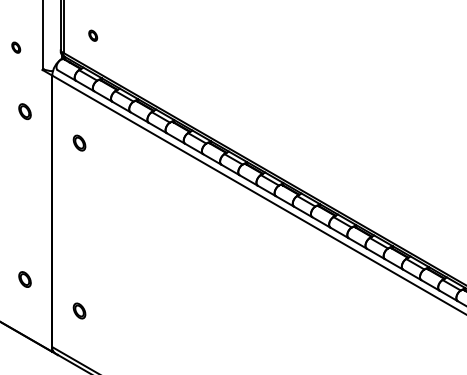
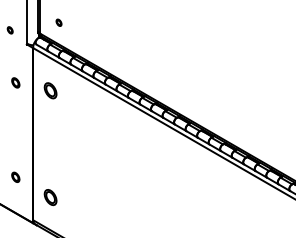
part: (24, 111) -> (15, 82), moved
part: (78, 142) -> (49, 90), size x1.6
part: (78, 309) -> (49, 196), size x1.6

